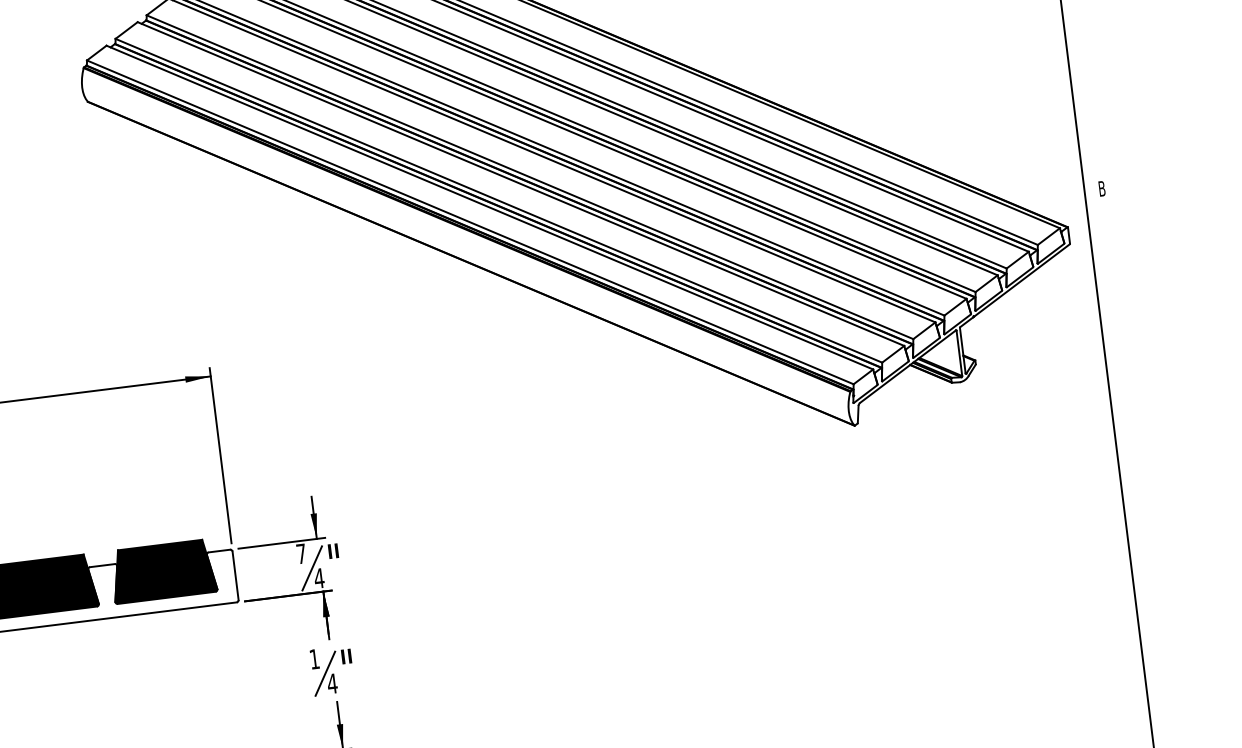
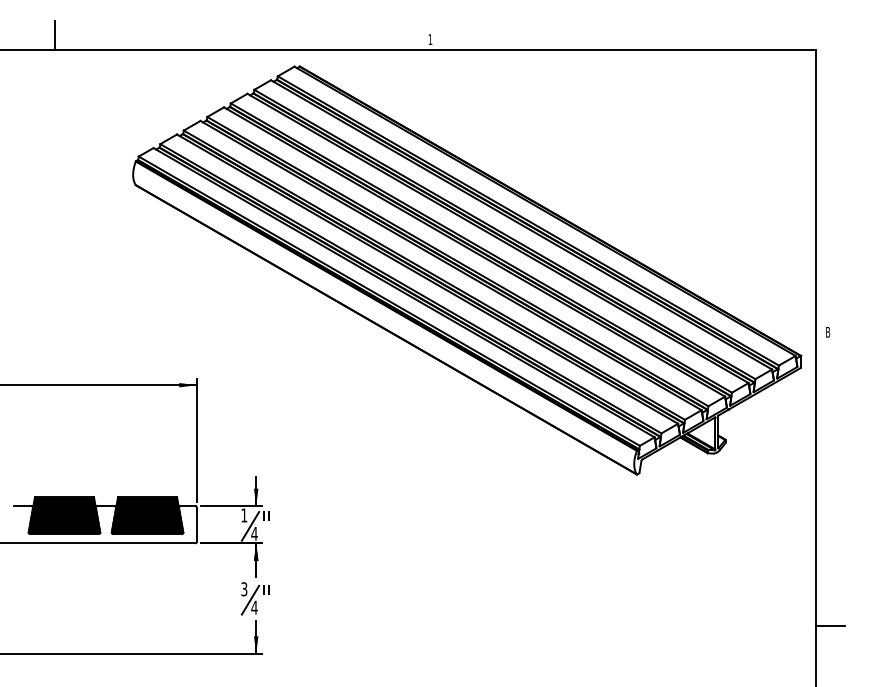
text: (301, 553) -> (244, 515), 7 -> 1
line: (1156, 606) -> (829, 625), added
text: (314, 659) -> (244, 589), 1 -> 3

